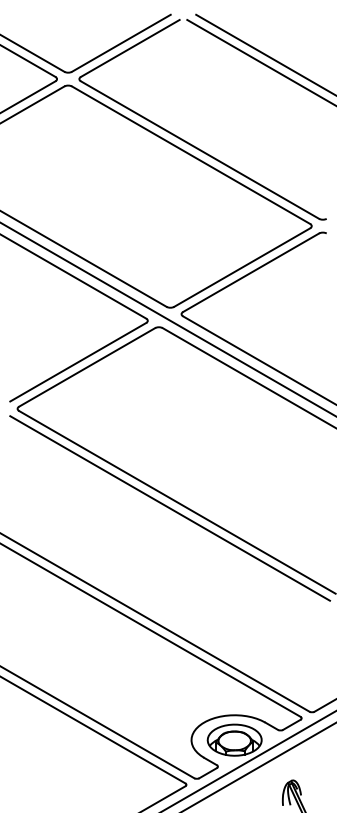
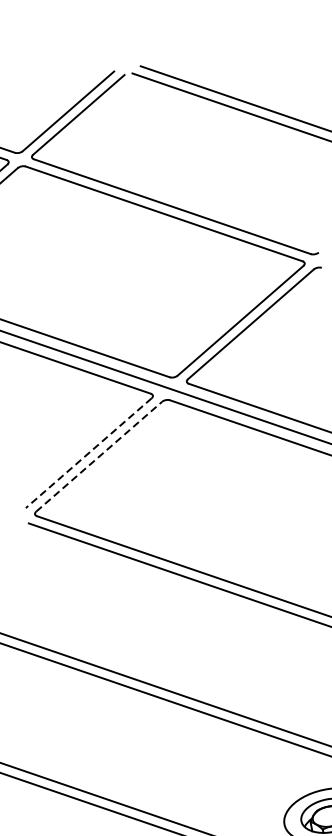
line: (77, 362) -> (88, 453), solid -> dashed
line: (87, 367) -> (99, 456), solid -> dashed

